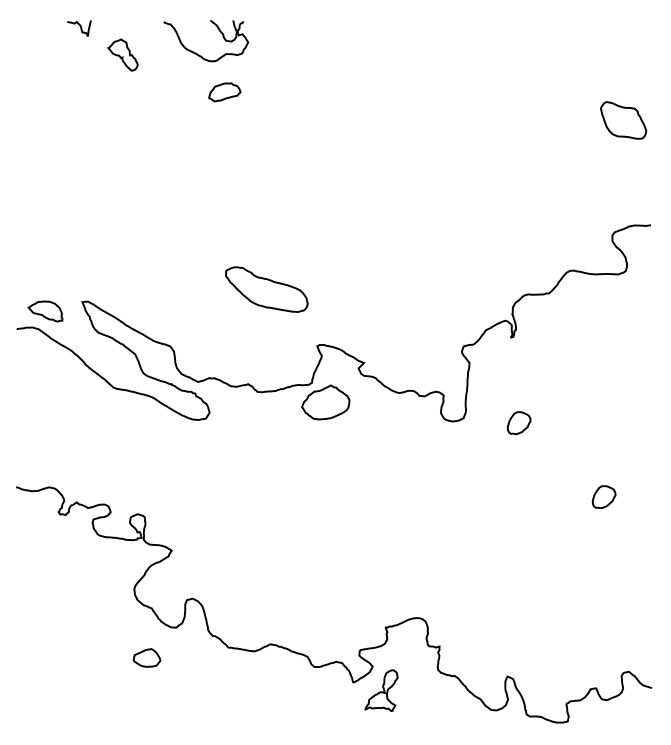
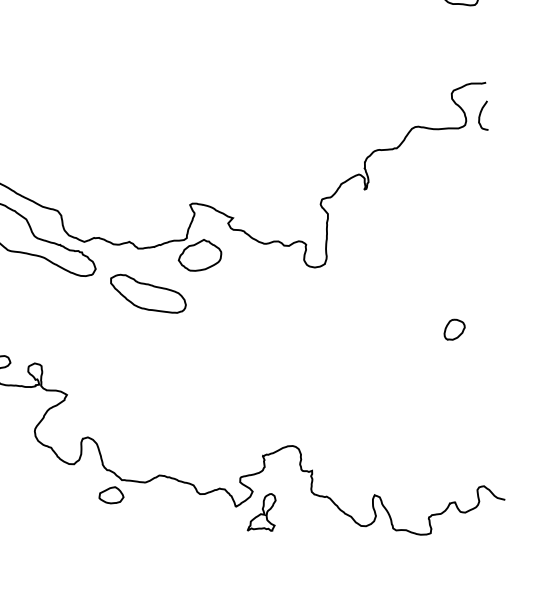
curve: (643, 261) -> (480, 115), added
part: (266, 289) -> (148, 293), moved
part: (518, 423) -> (374, 266), removed
part: (146, 657) -> (110, 494), moved

